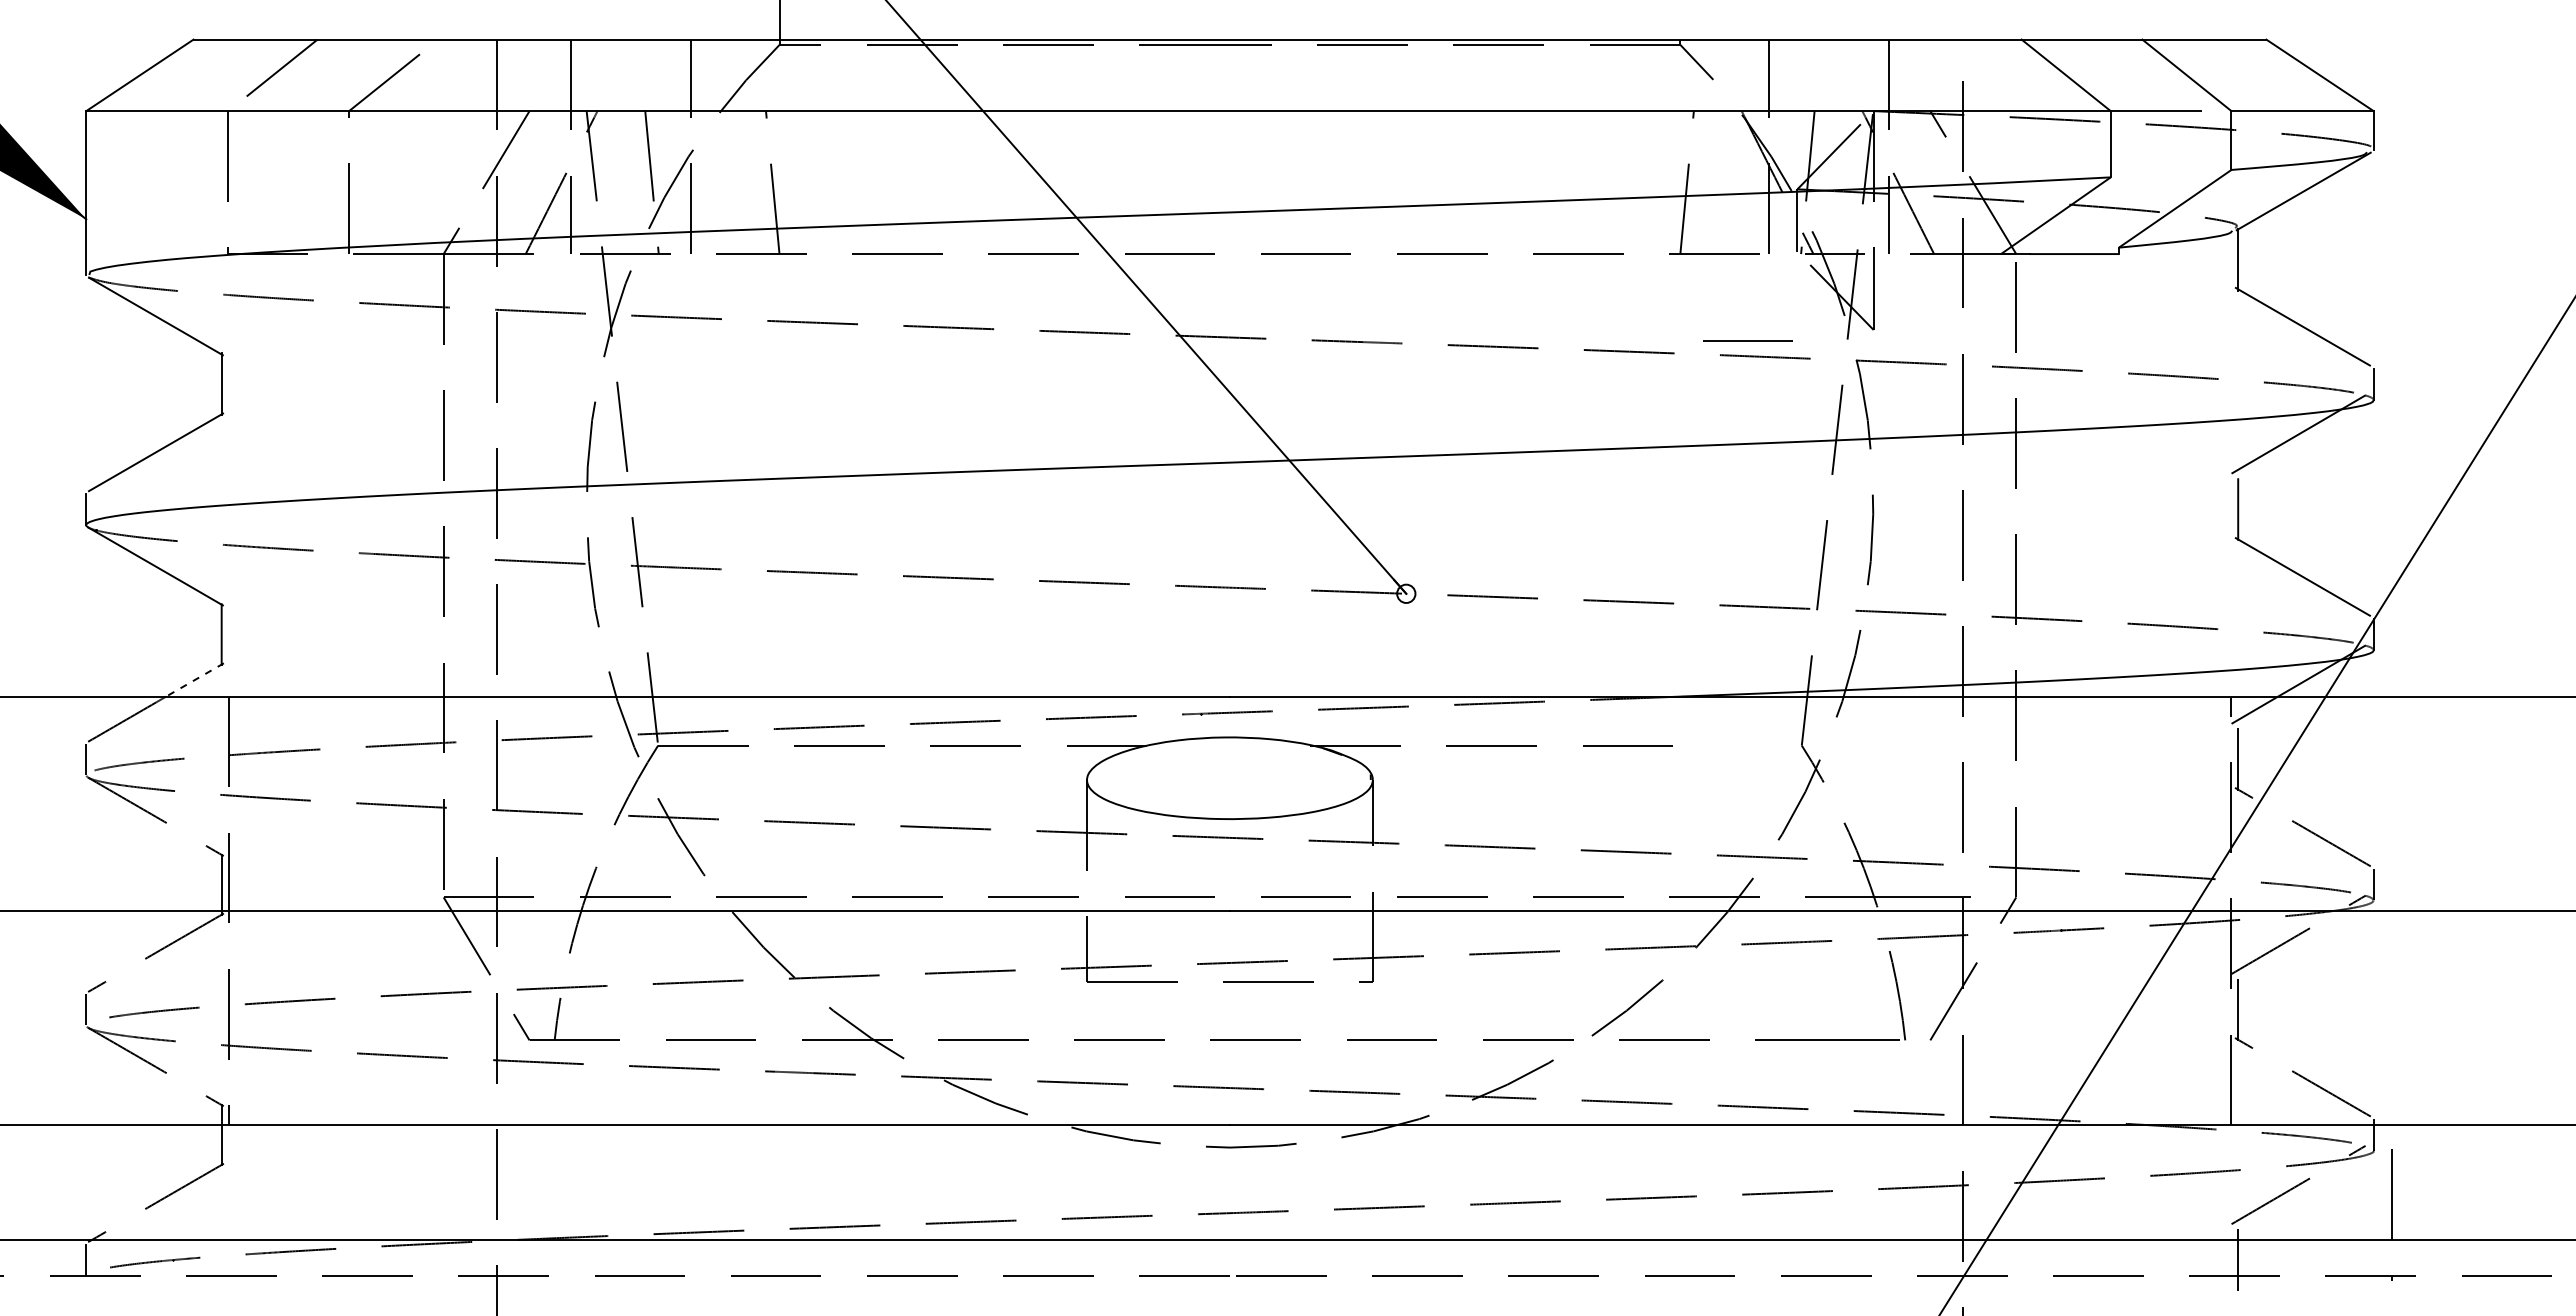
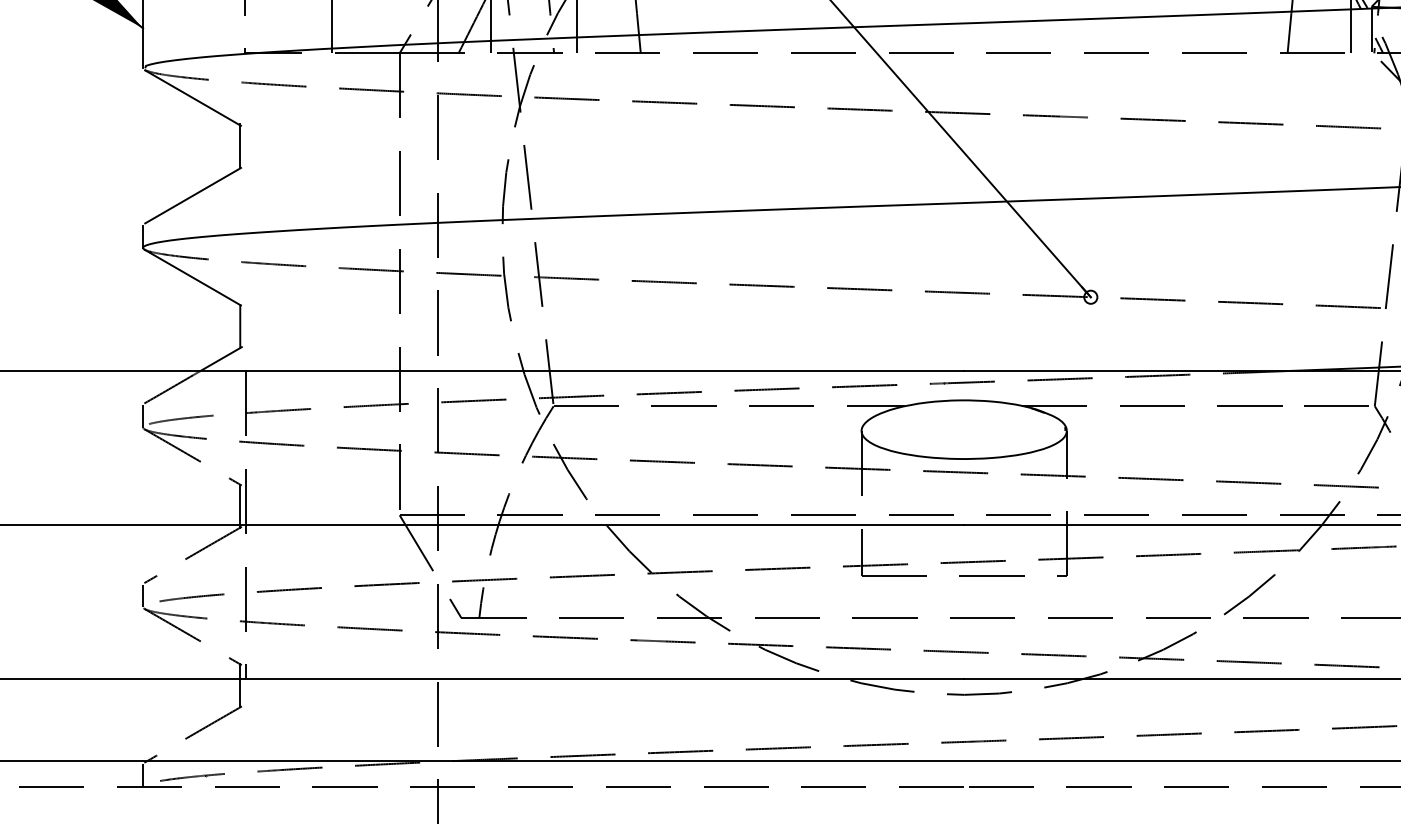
line: (1747, 340) -> (1335, 406), moved
line: (194, 680) -> (220, 359), dashed -> solid

